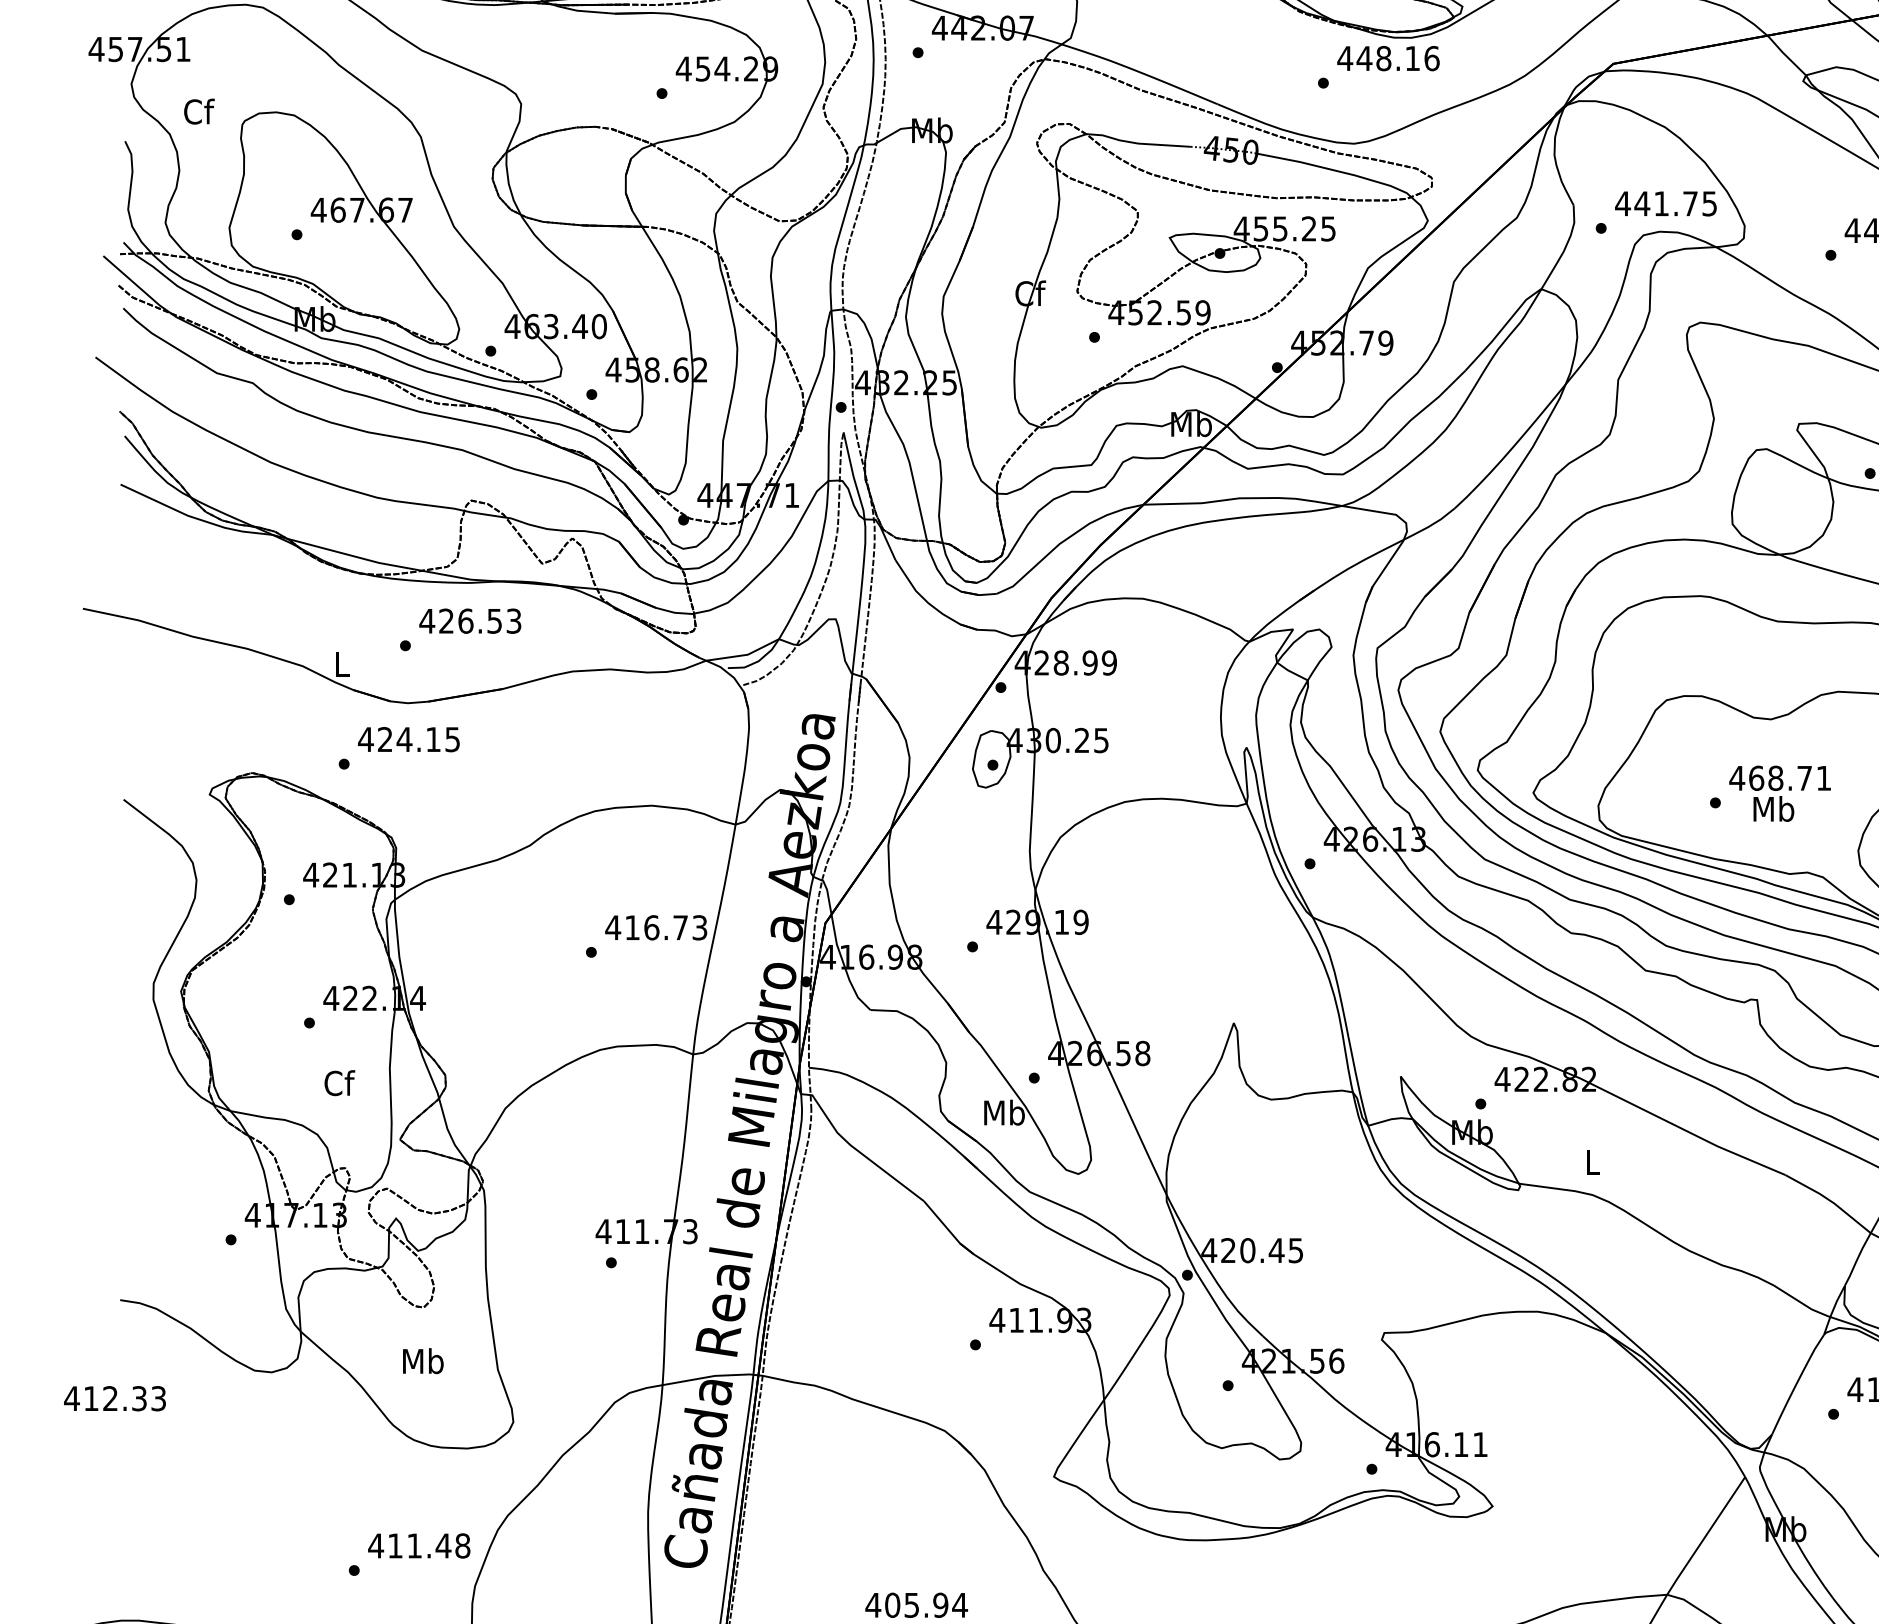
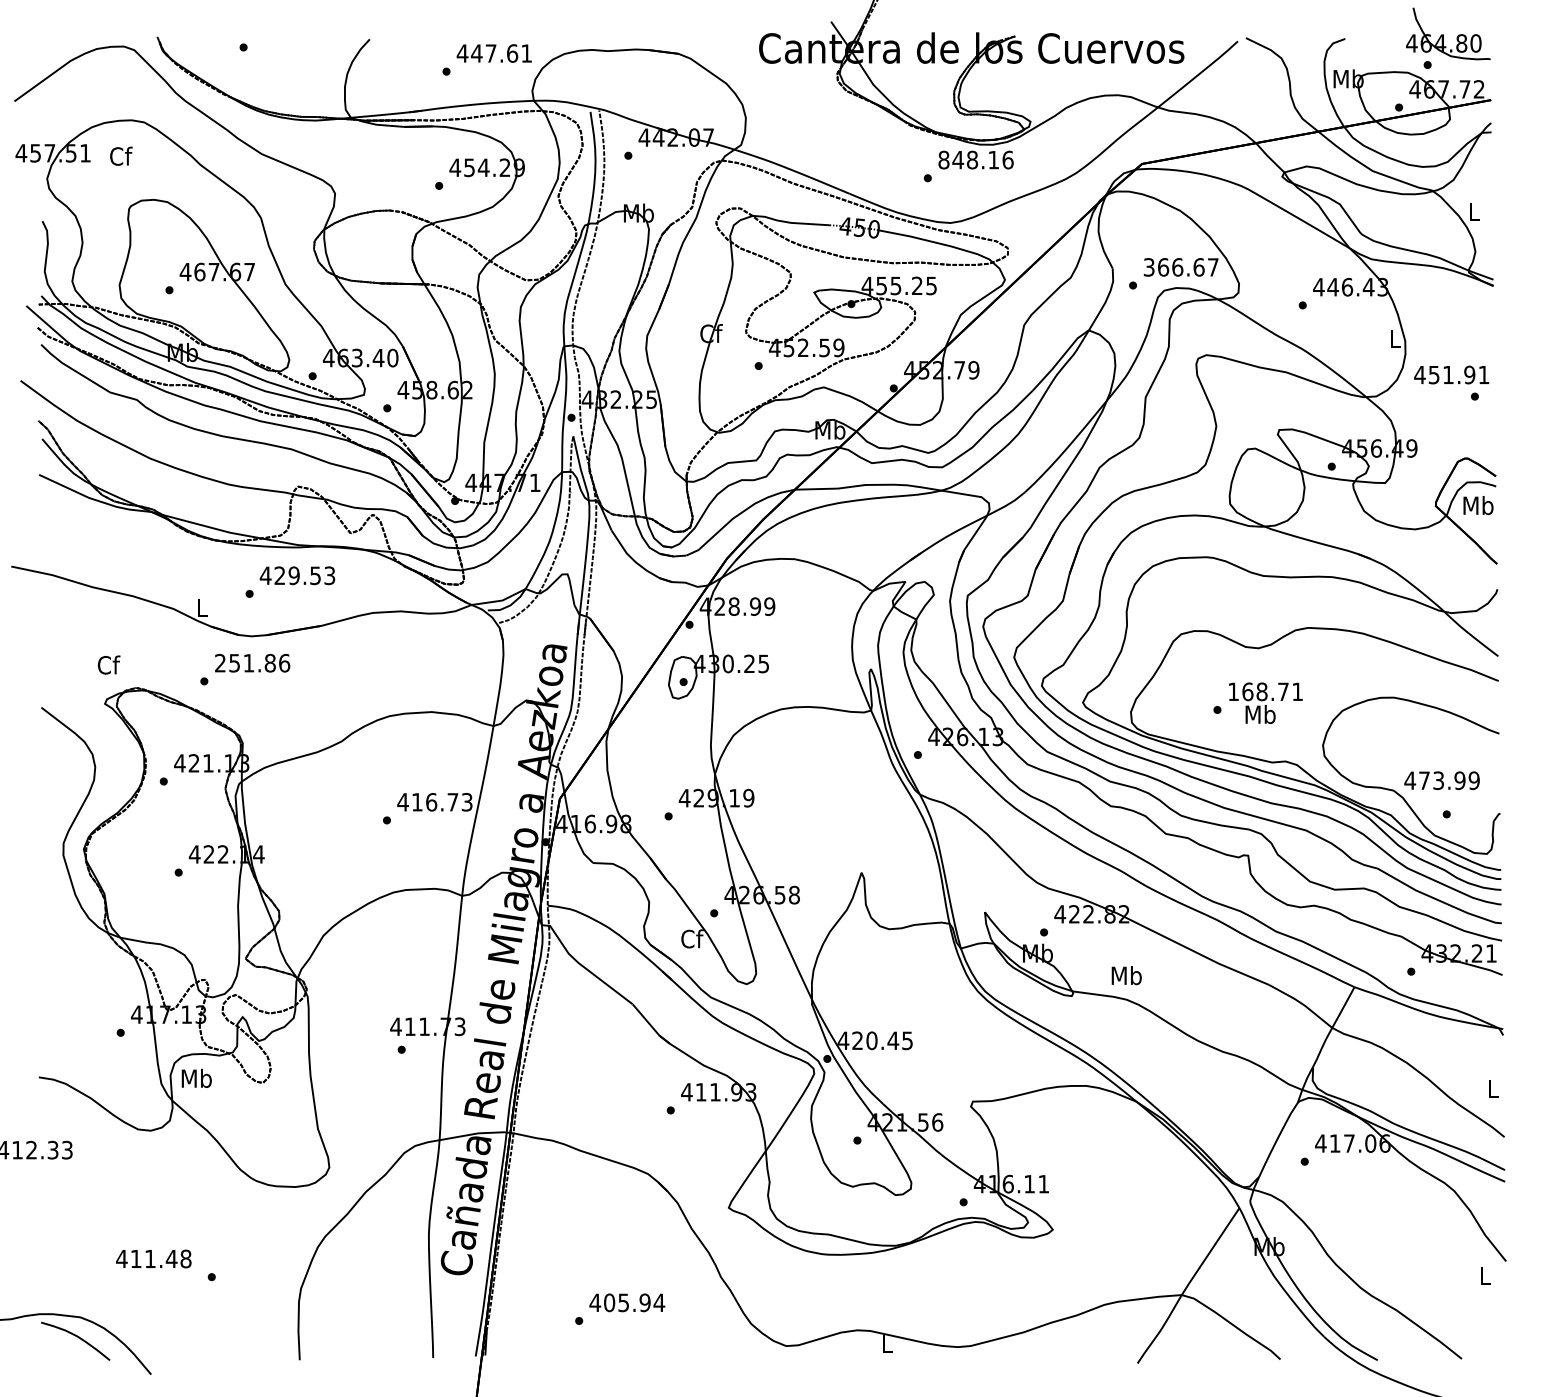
text: (1344, 57) -> (943, 159), 448.16 -> 848.16
text: (199, 110) -> (121, 155), moved
text: (1665, 203) -> (1180, 267), 441.75 -> 366.67
text: (464, 620) -> (293, 575), 426.53 -> 429.53
text: (409, 738) -> (252, 662), 424.15 -> 251.86
text: (1737, 777) -> (1233, 691), 468.71 -> 168.71
text: (338, 1082) -> (108, 664), moved
text: (1004, 1112) -> (692, 938), Mb -> Cf
text: (1592, 1162) -> (1126, 975), L -> Mb
text: (422, 1359) -> (196, 1077), moved
text: (418, 1545) -> (153, 1258), moved

